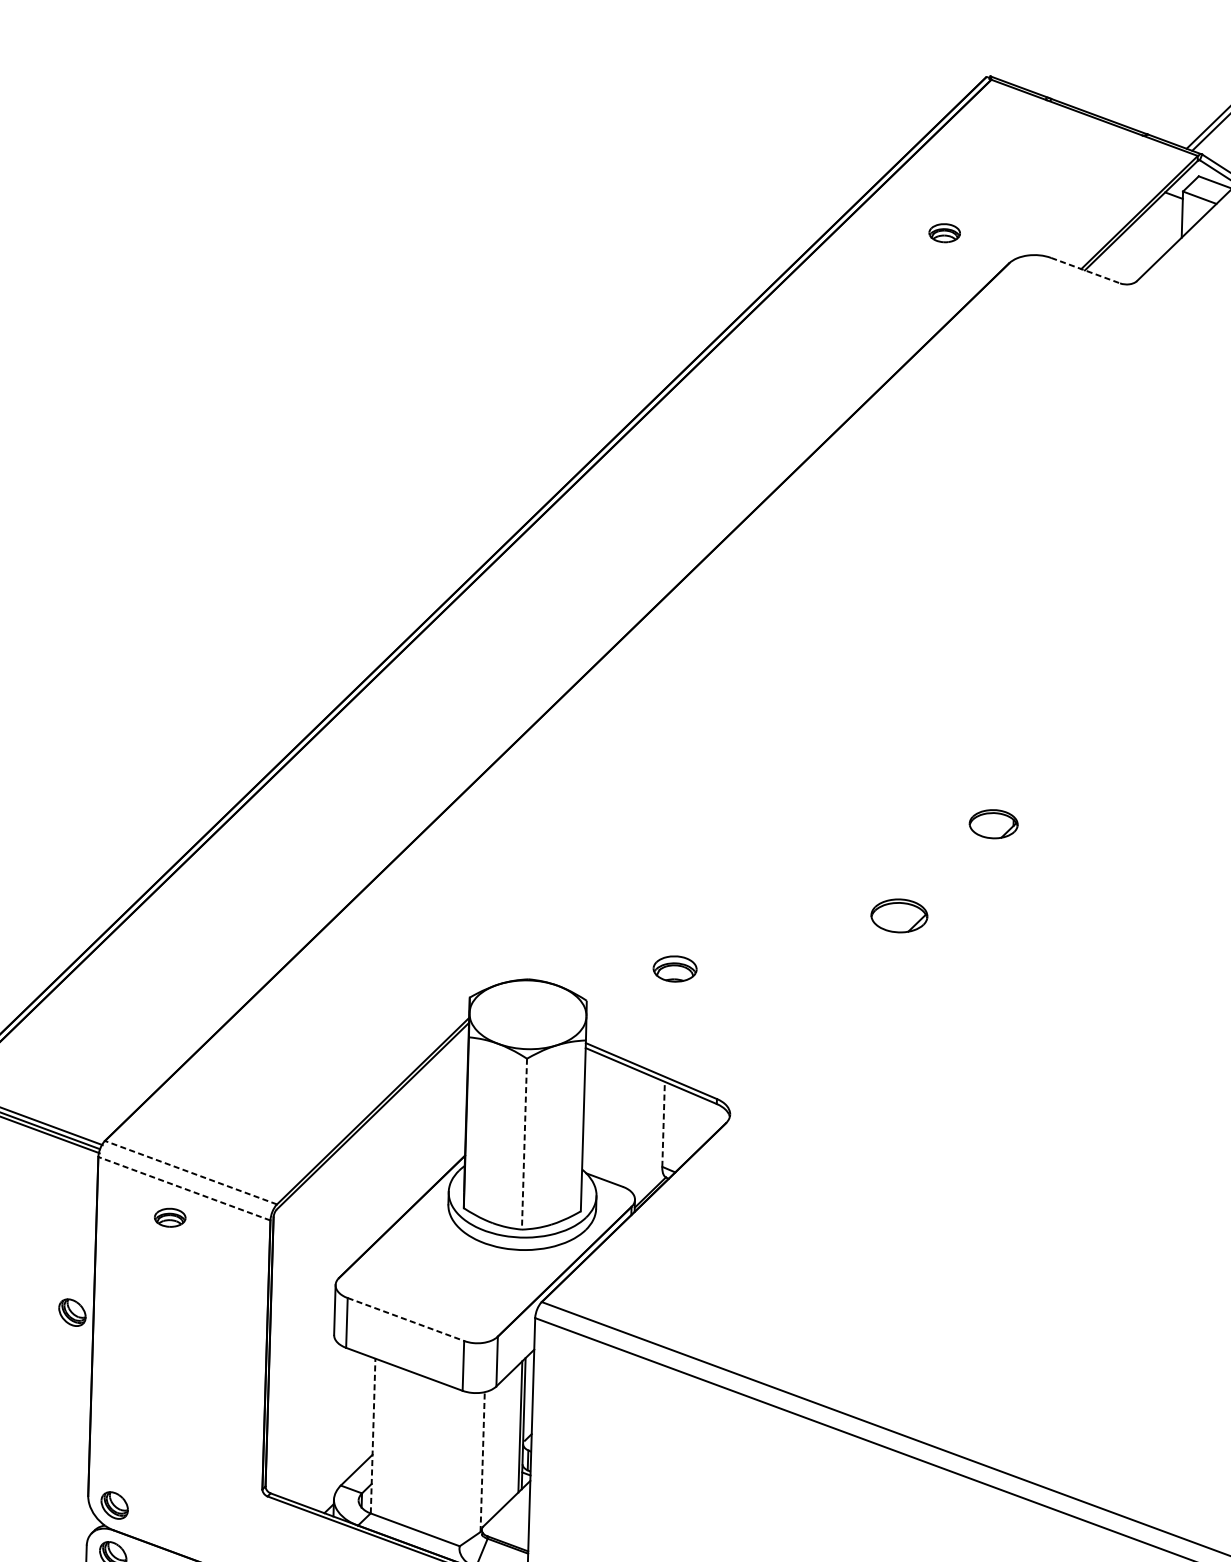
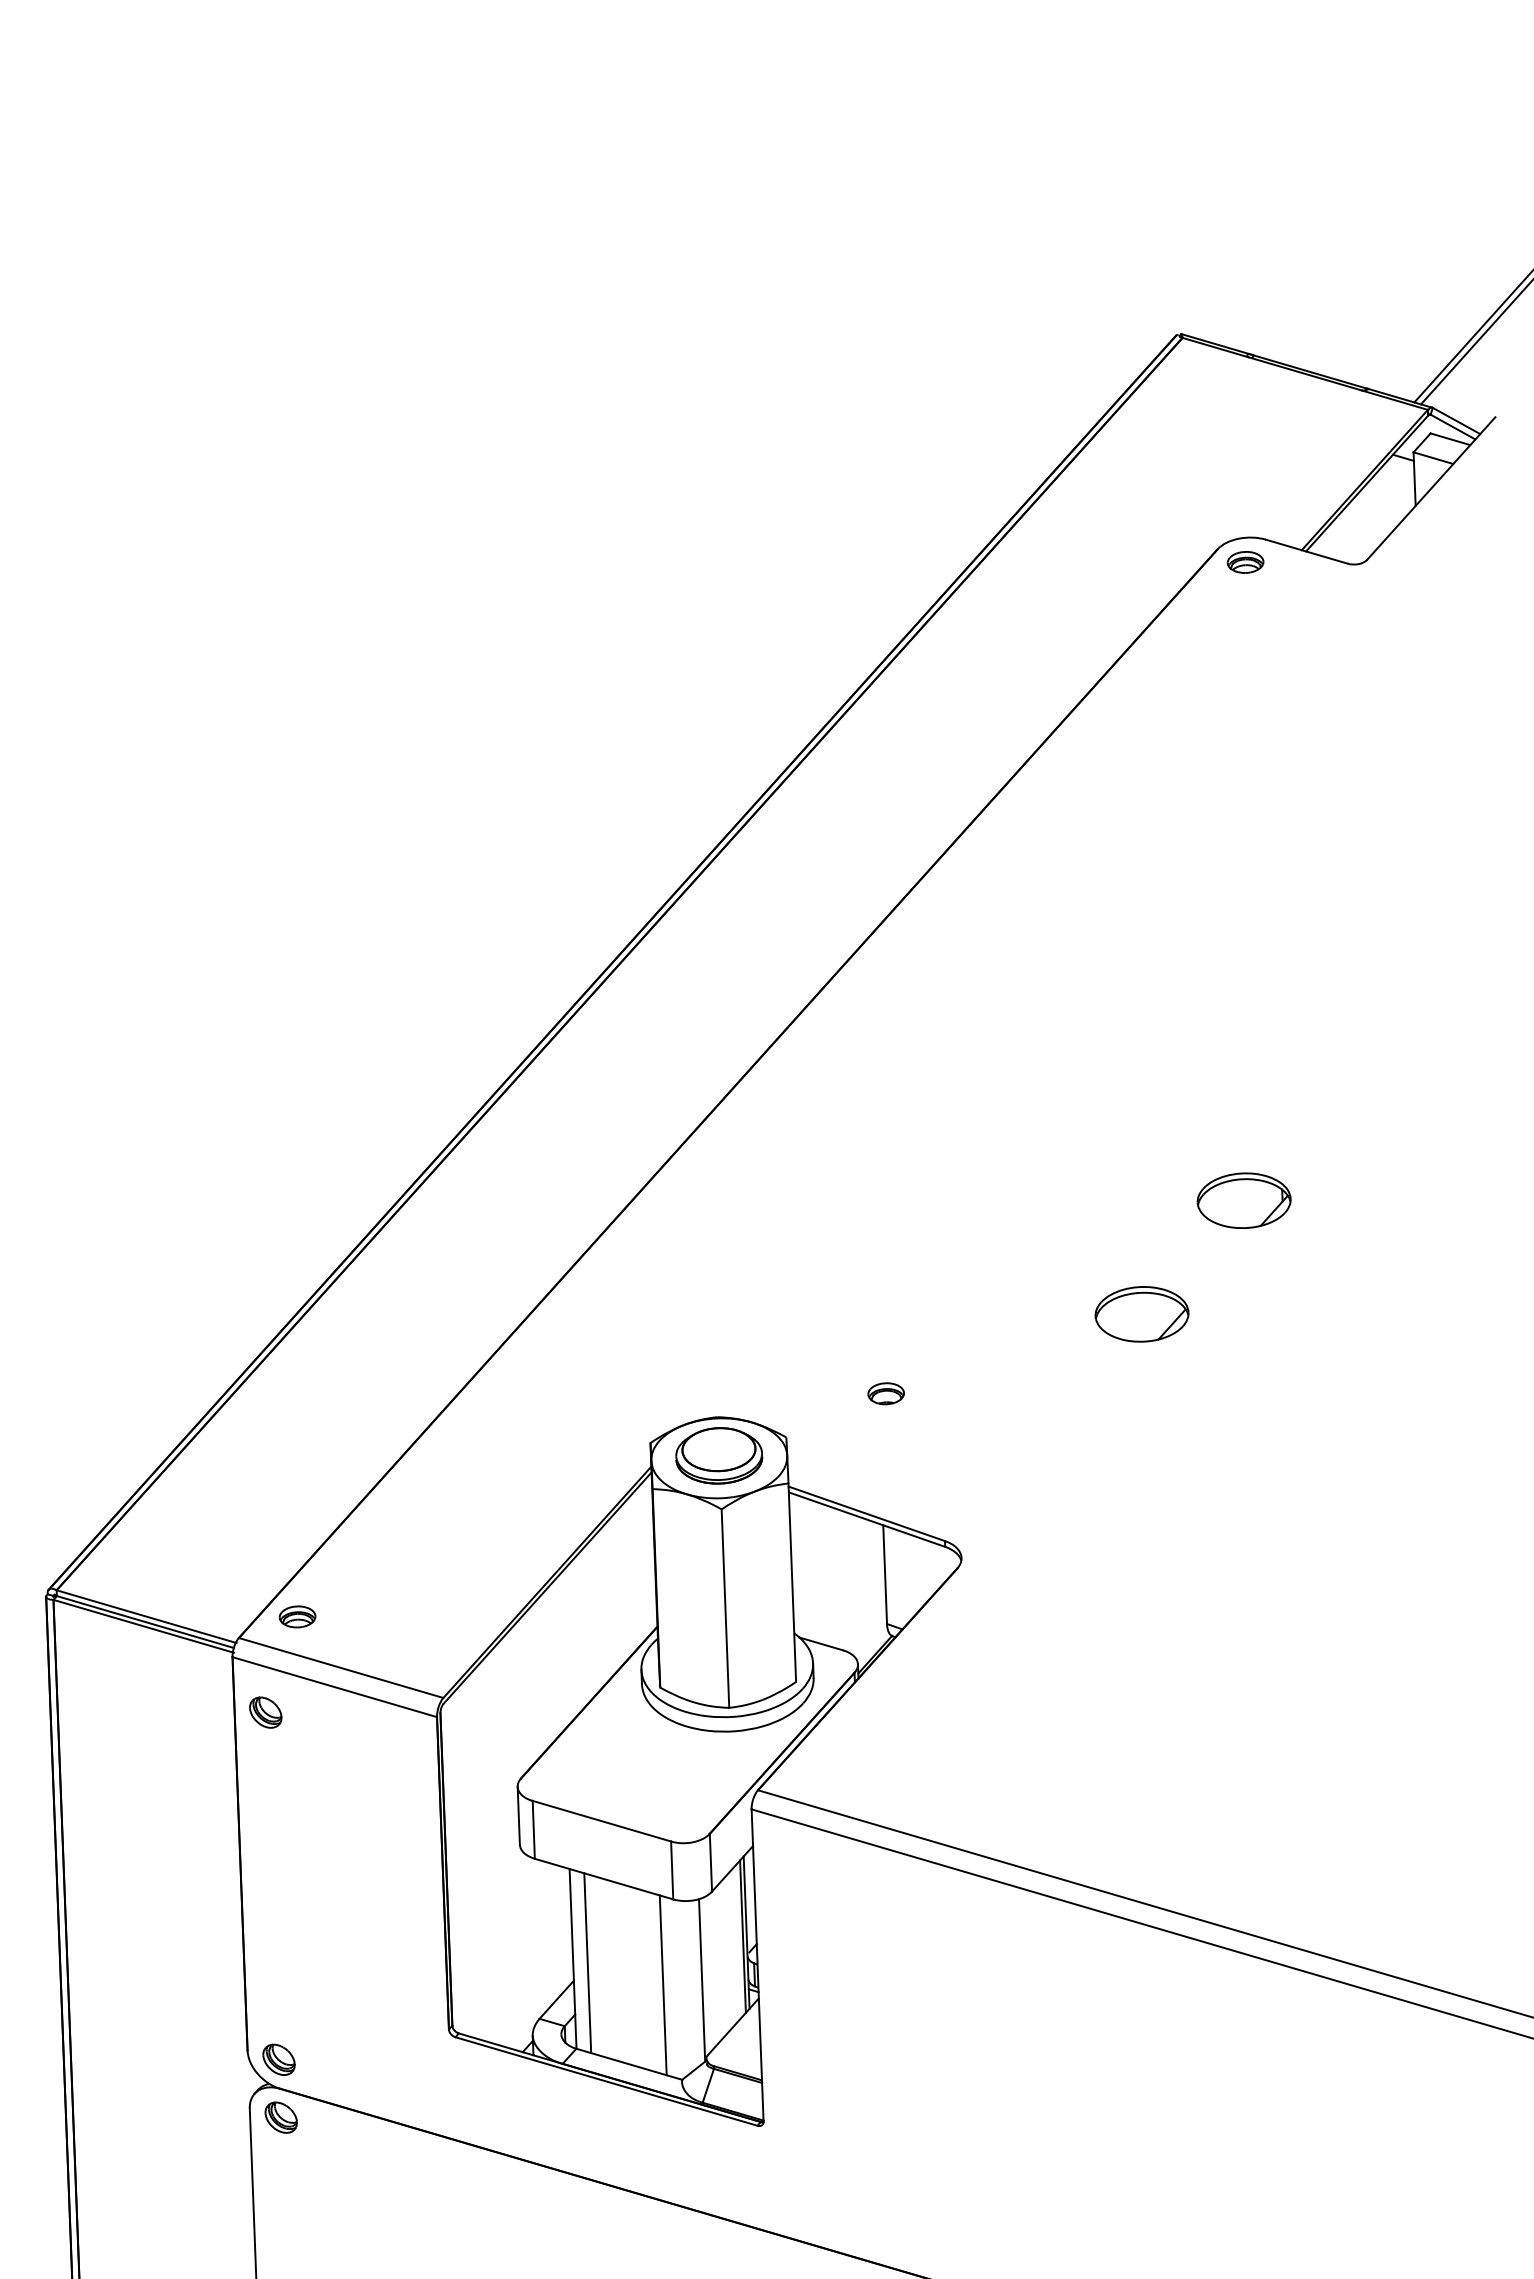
part: (944, 233) -> (1245, 562), moved
line: (1085, 270) -> (1306, 551), dashed -> solid
part: (993, 824) -> (1243, 1200), size x1.67
part: (898, 915) -> (1141, 1314), size x1.43
part: (674, 968) -> (885, 1393), size x0.71
part: (528, 1012) -> (719, 1455), added
line: (663, 1124) -> (885, 1574), dashed -> solid
line: (524, 1144) -> (725, 1609), dashed -> solid
line: (191, 1173) -> (341, 1668), dashed -> solid
line: (184, 1189) -> (334, 1687), dashed -> solid
part: (170, 1217) -> (297, 1616), moved
part: (72, 1312) -> (265, 1712), moved
line: (406, 1319) -> (602, 1821), dashed -> solid
line: (373, 1435) -> (573, 1958), dashed -> solid
line: (385, 1440) -> (587, 1963), added
line: (483, 1461) -> (702, 1979), dashed -> solid
line: (448, 1464) -> (662, 1985), added

